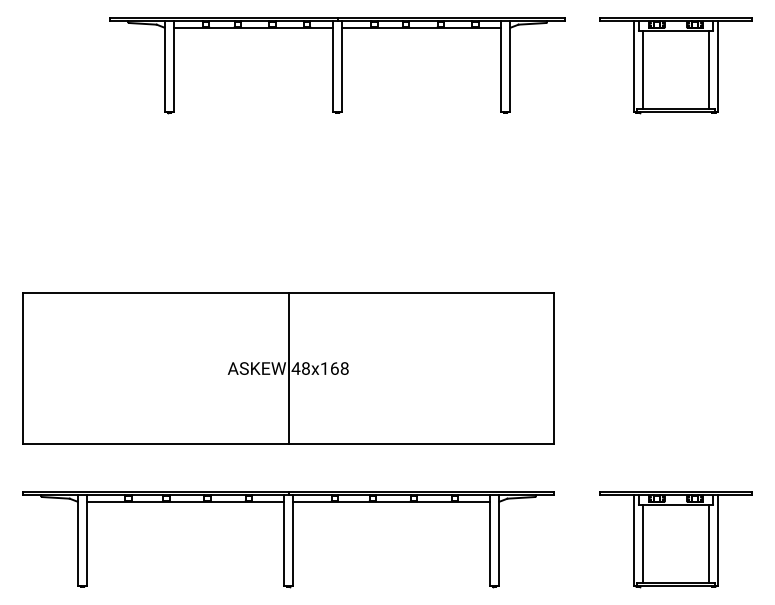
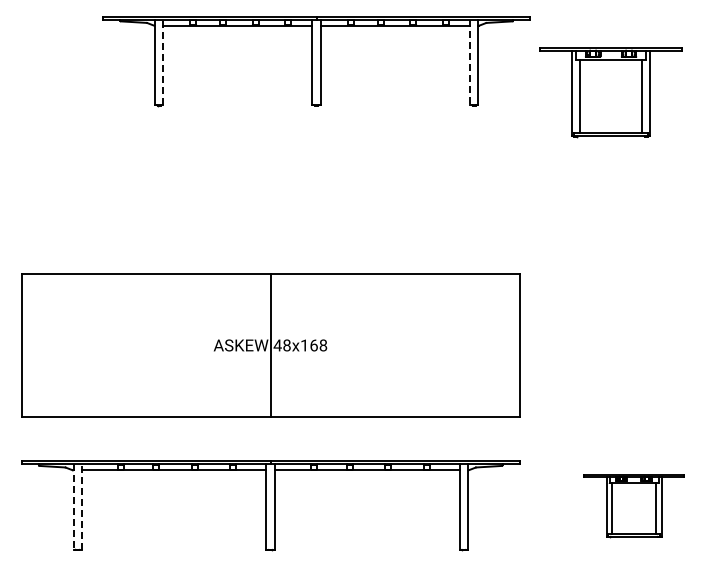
part: (675, 65) -> (610, 92), moved
line: (174, 66) -> (163, 62), solid -> dashed
line: (501, 66) -> (470, 62), solid -> dashed
part: (675, 539) -> (633, 505), size x0.7
line: (78, 541) -> (73, 507), solid -> dashed
line: (86, 541) -> (81, 507), solid -> dashed

